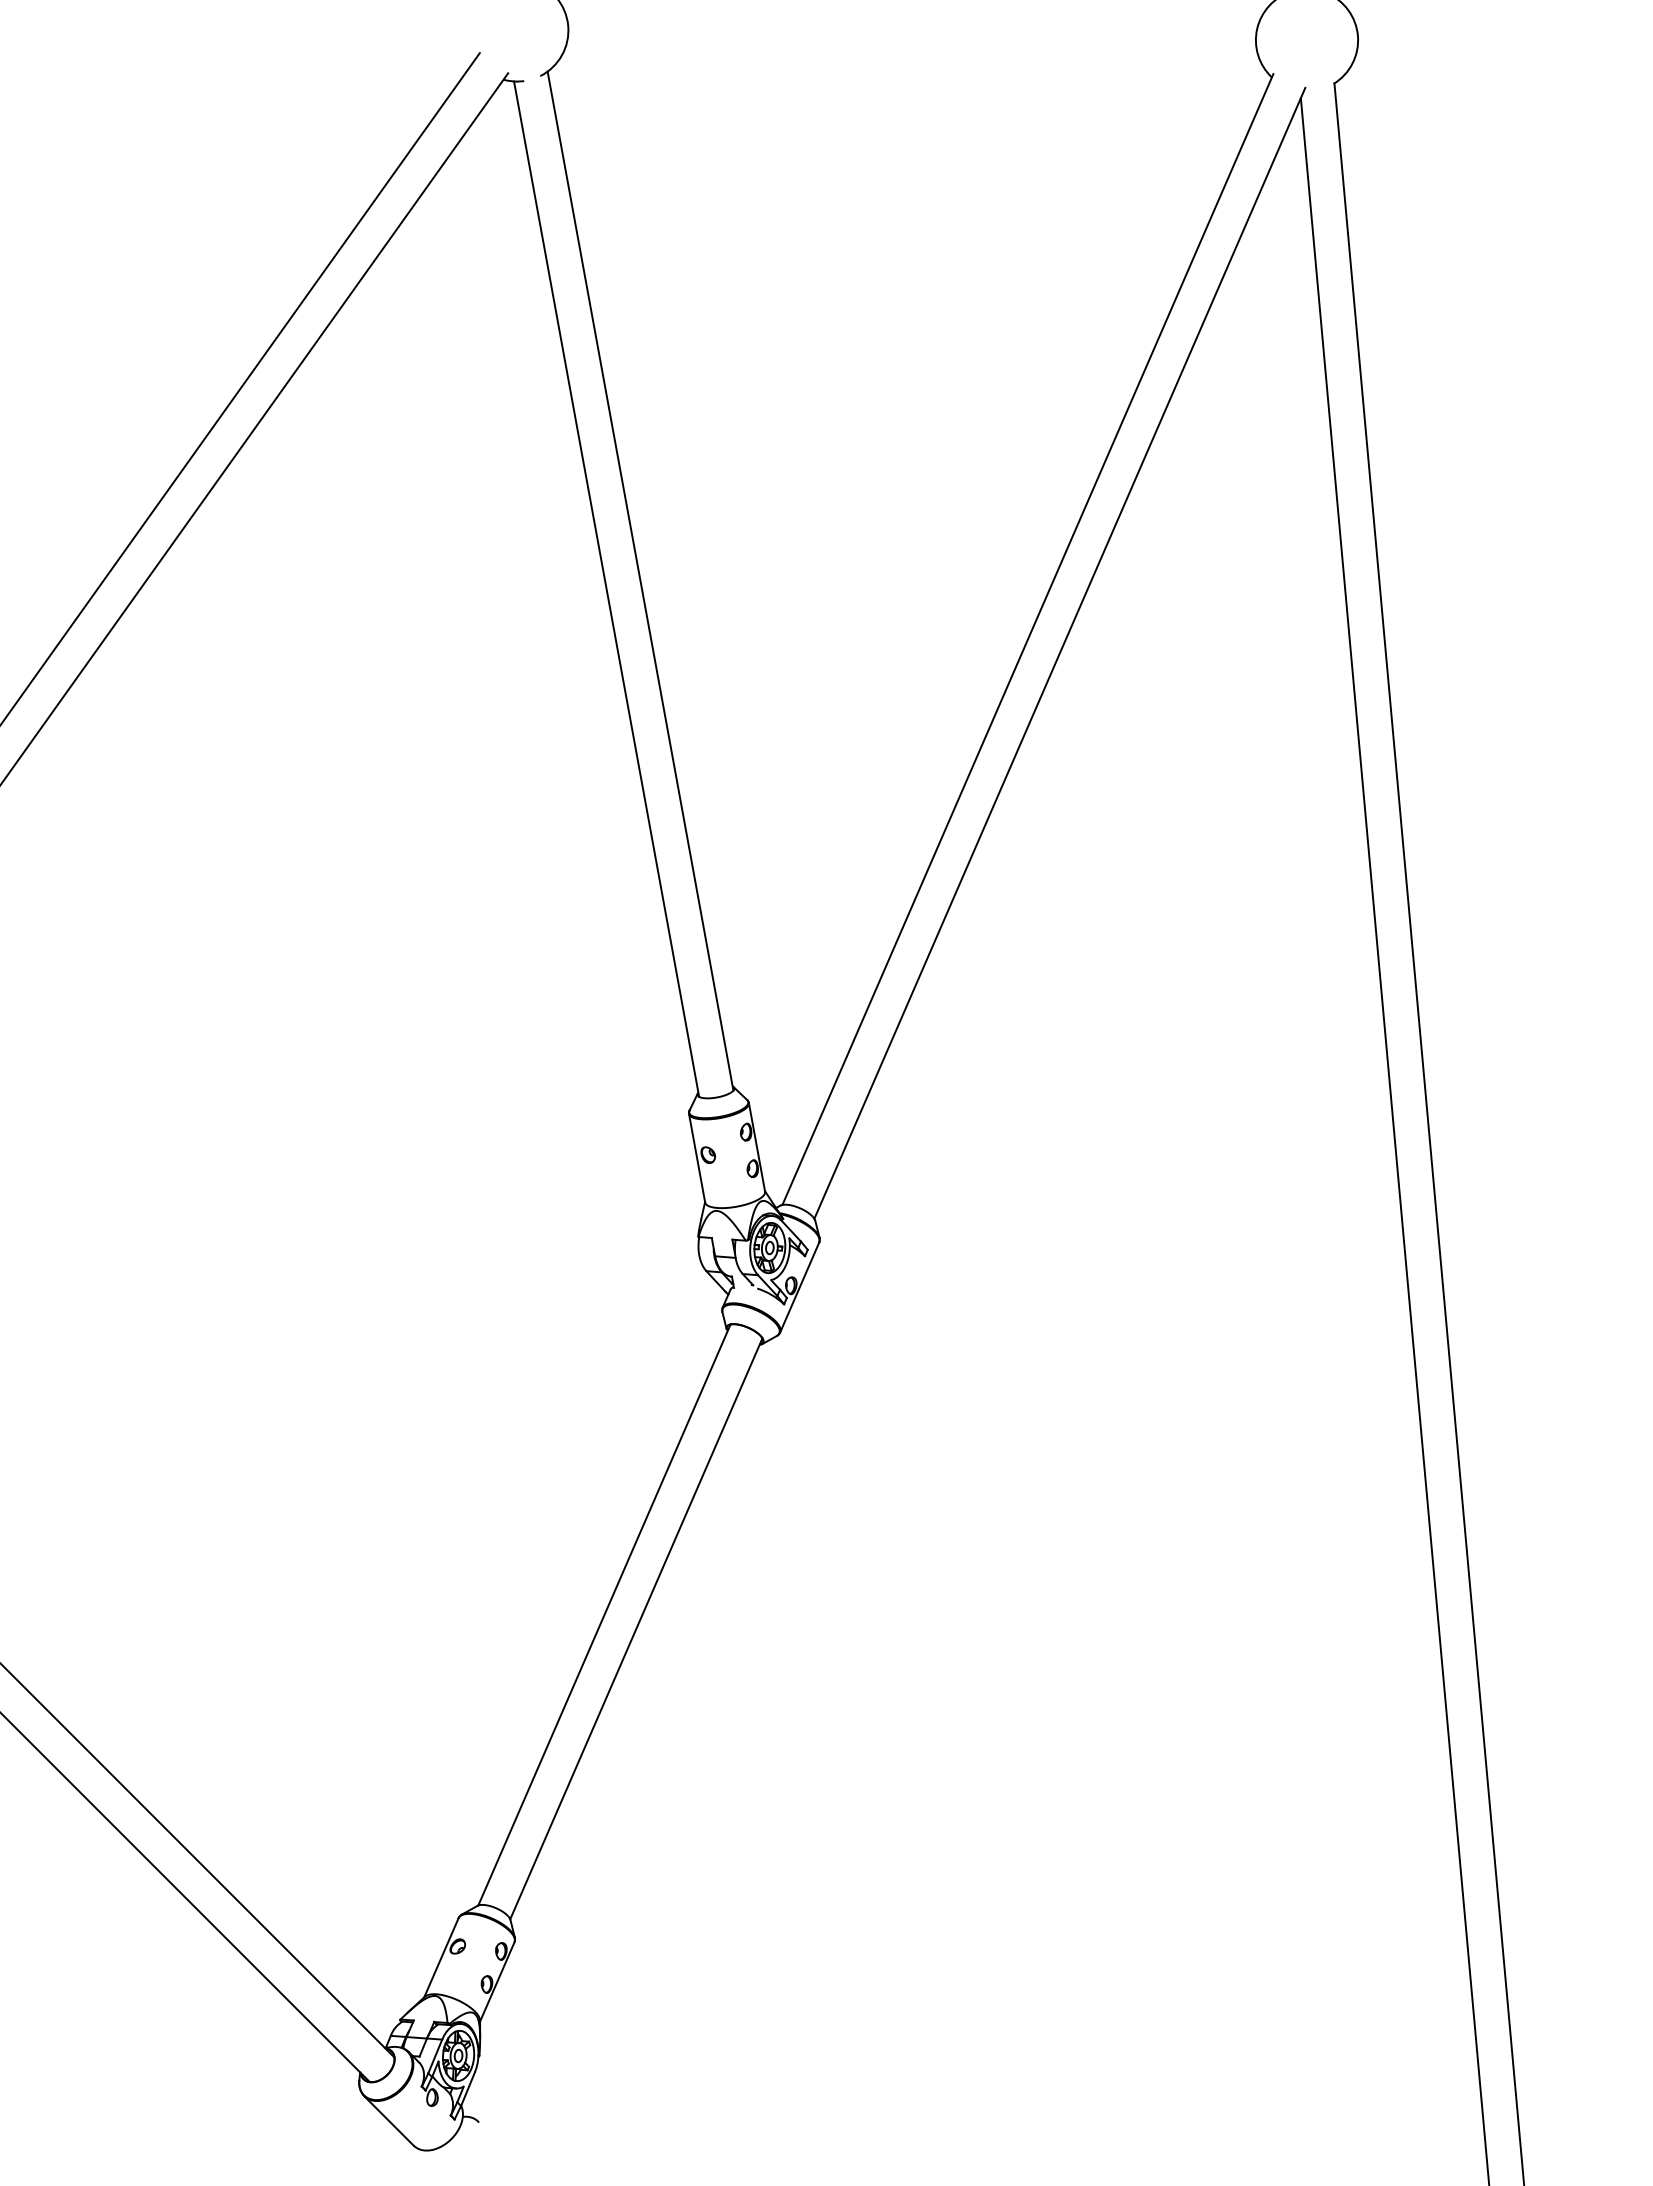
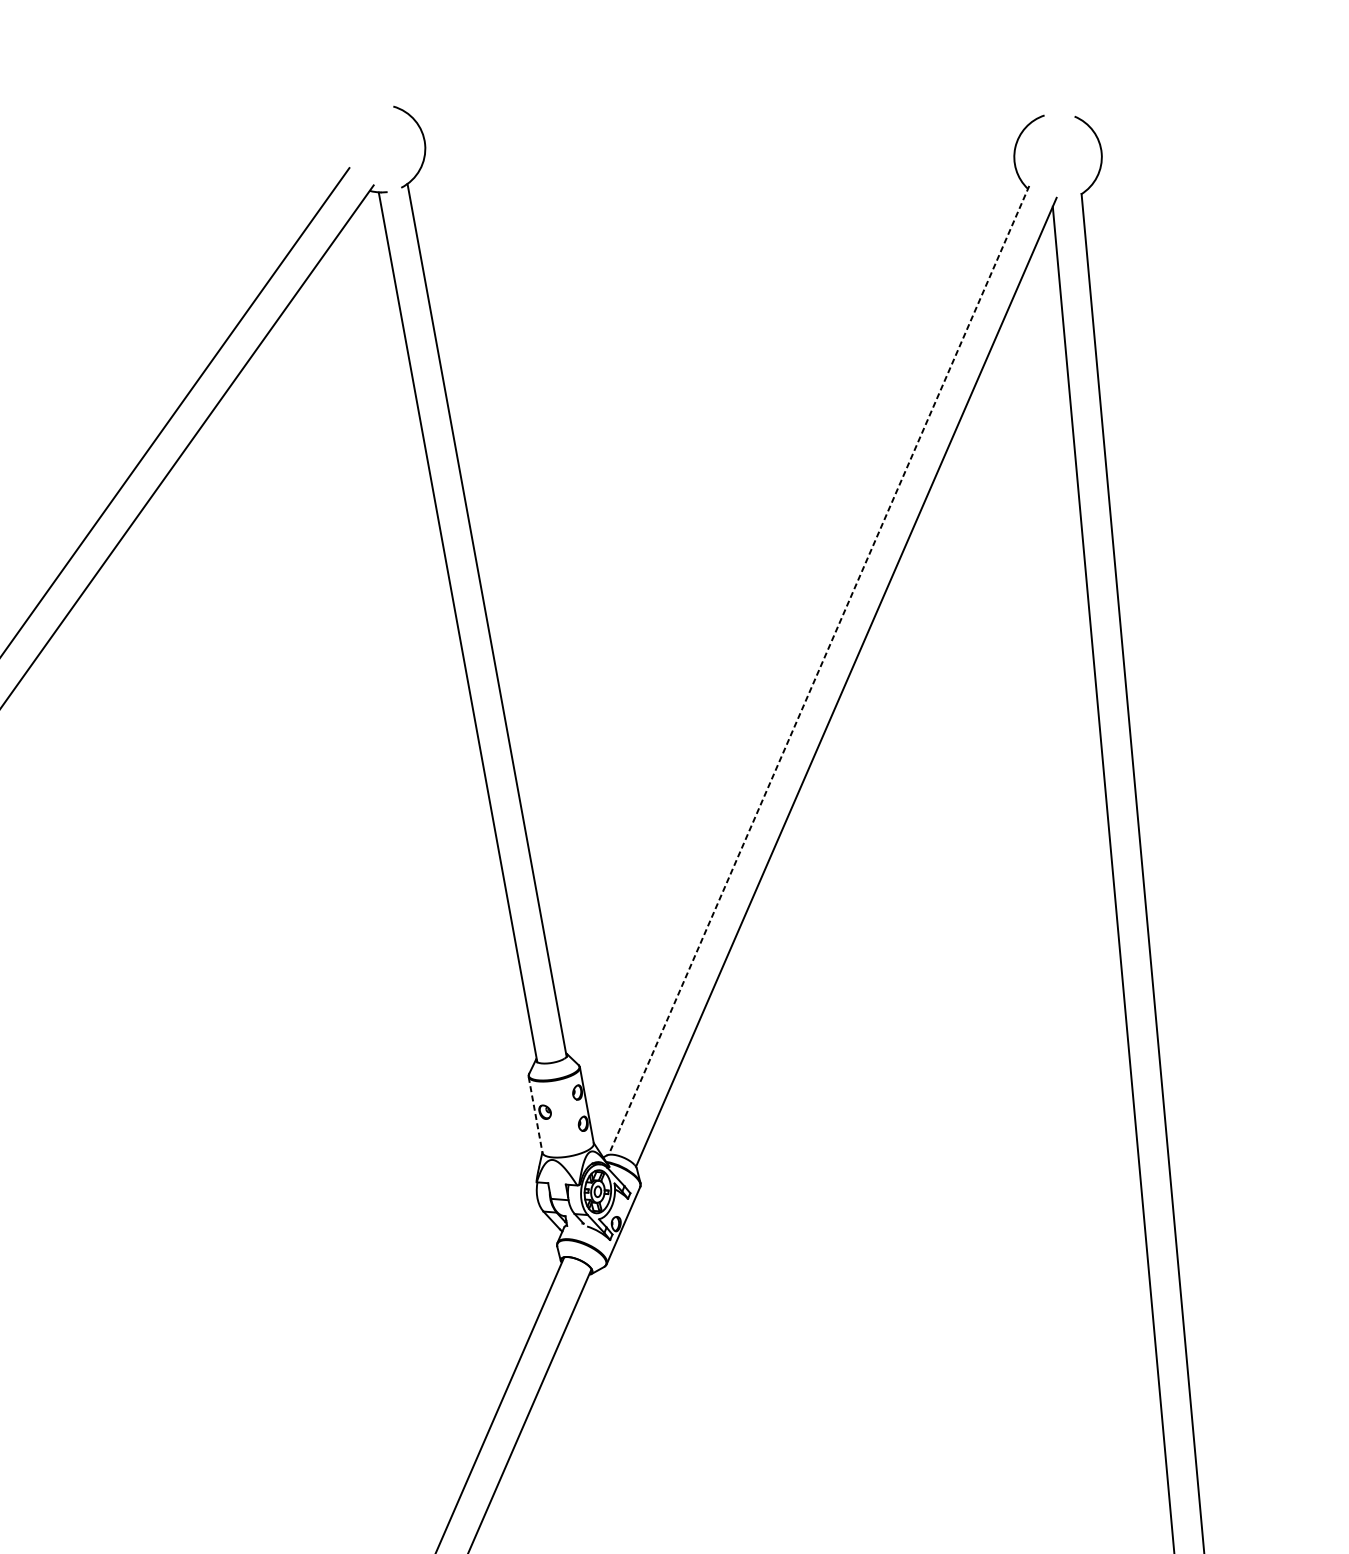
line: (1027, 639) -> (818, 670), solid -> dashed
line: (697, 1158) -> (535, 1115), solid -> dashed

